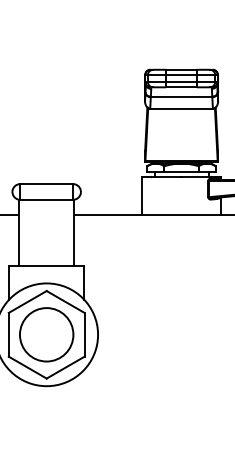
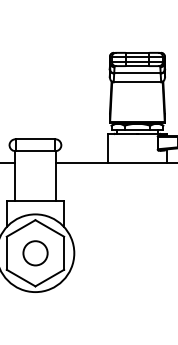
circle: (46, 334) -> (35, 253), size x0.6

